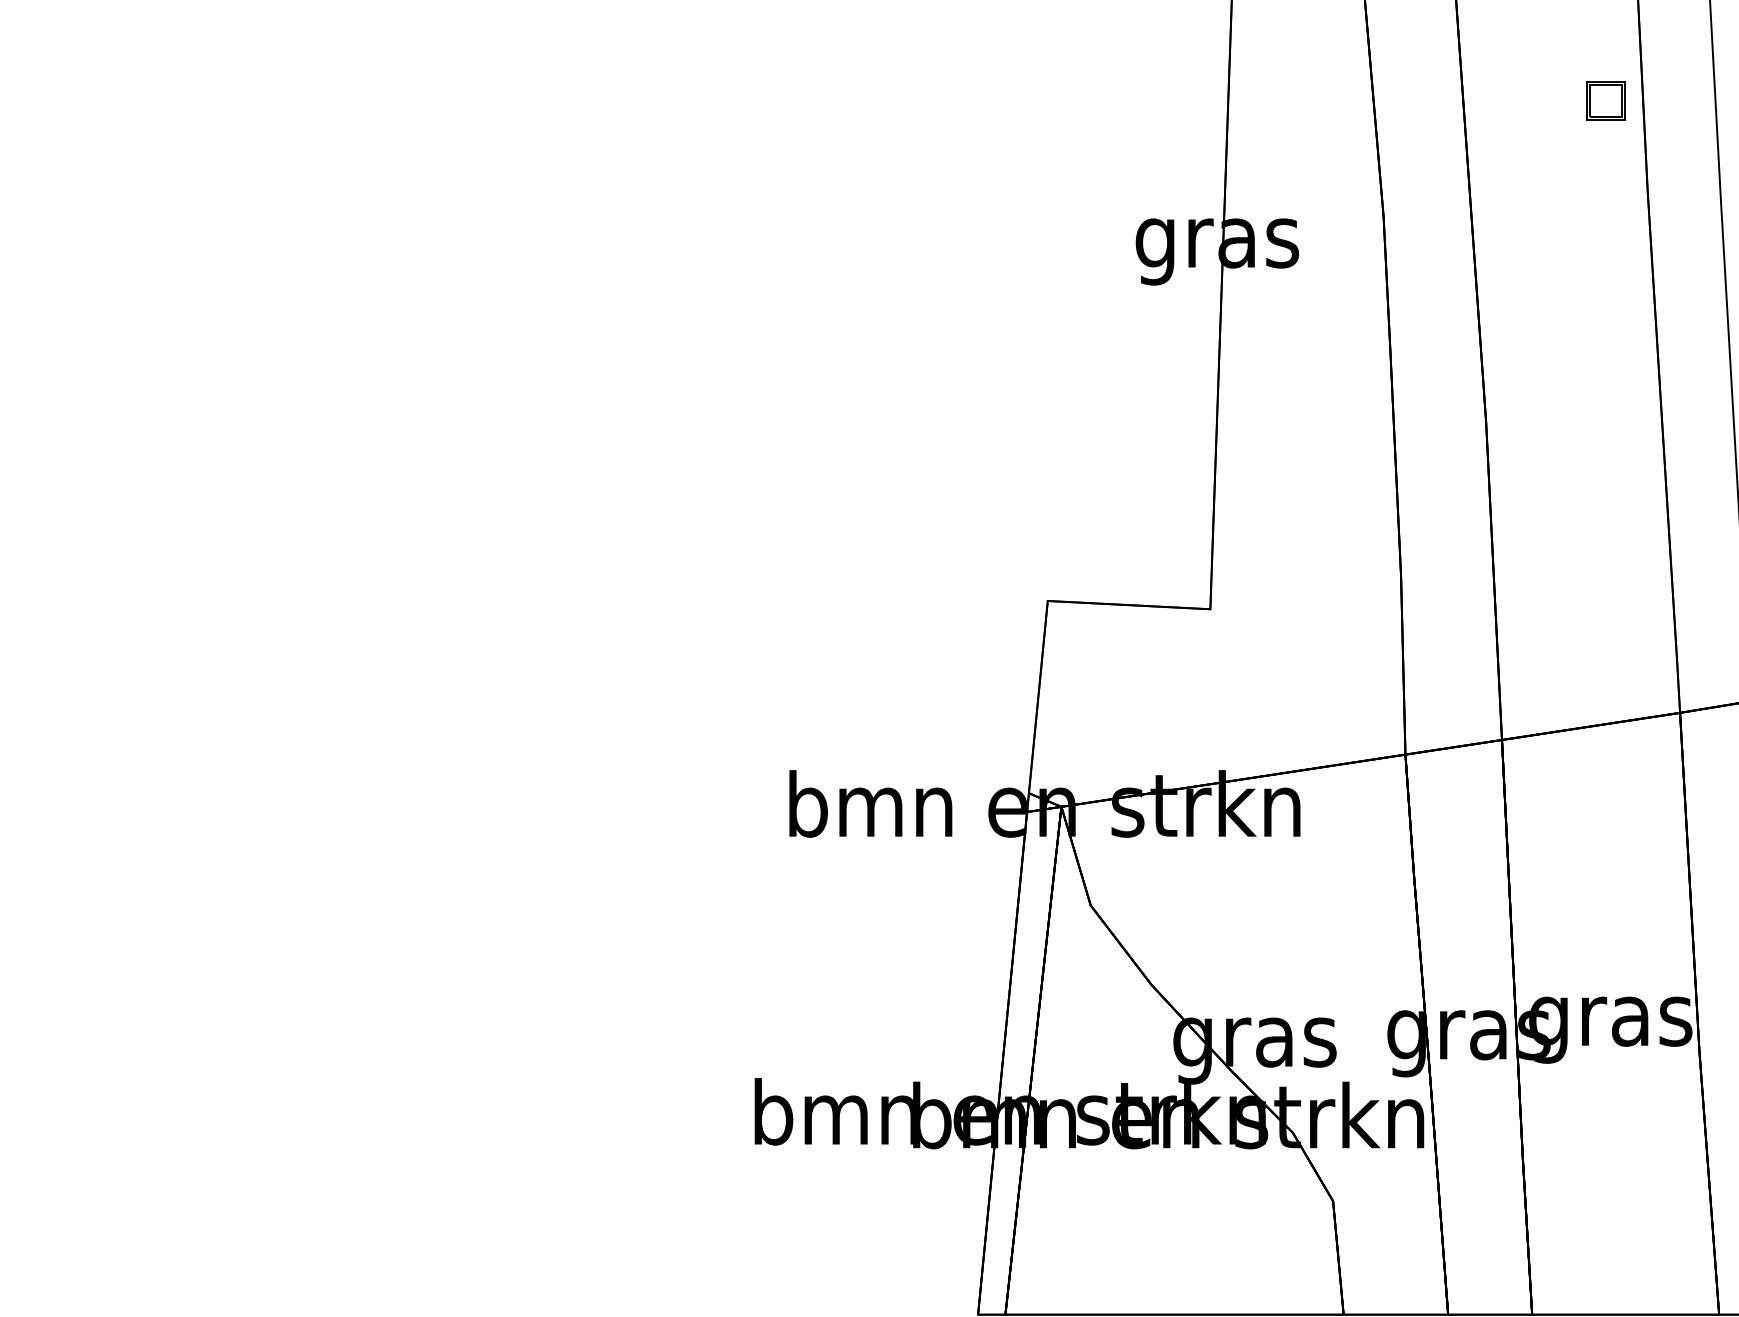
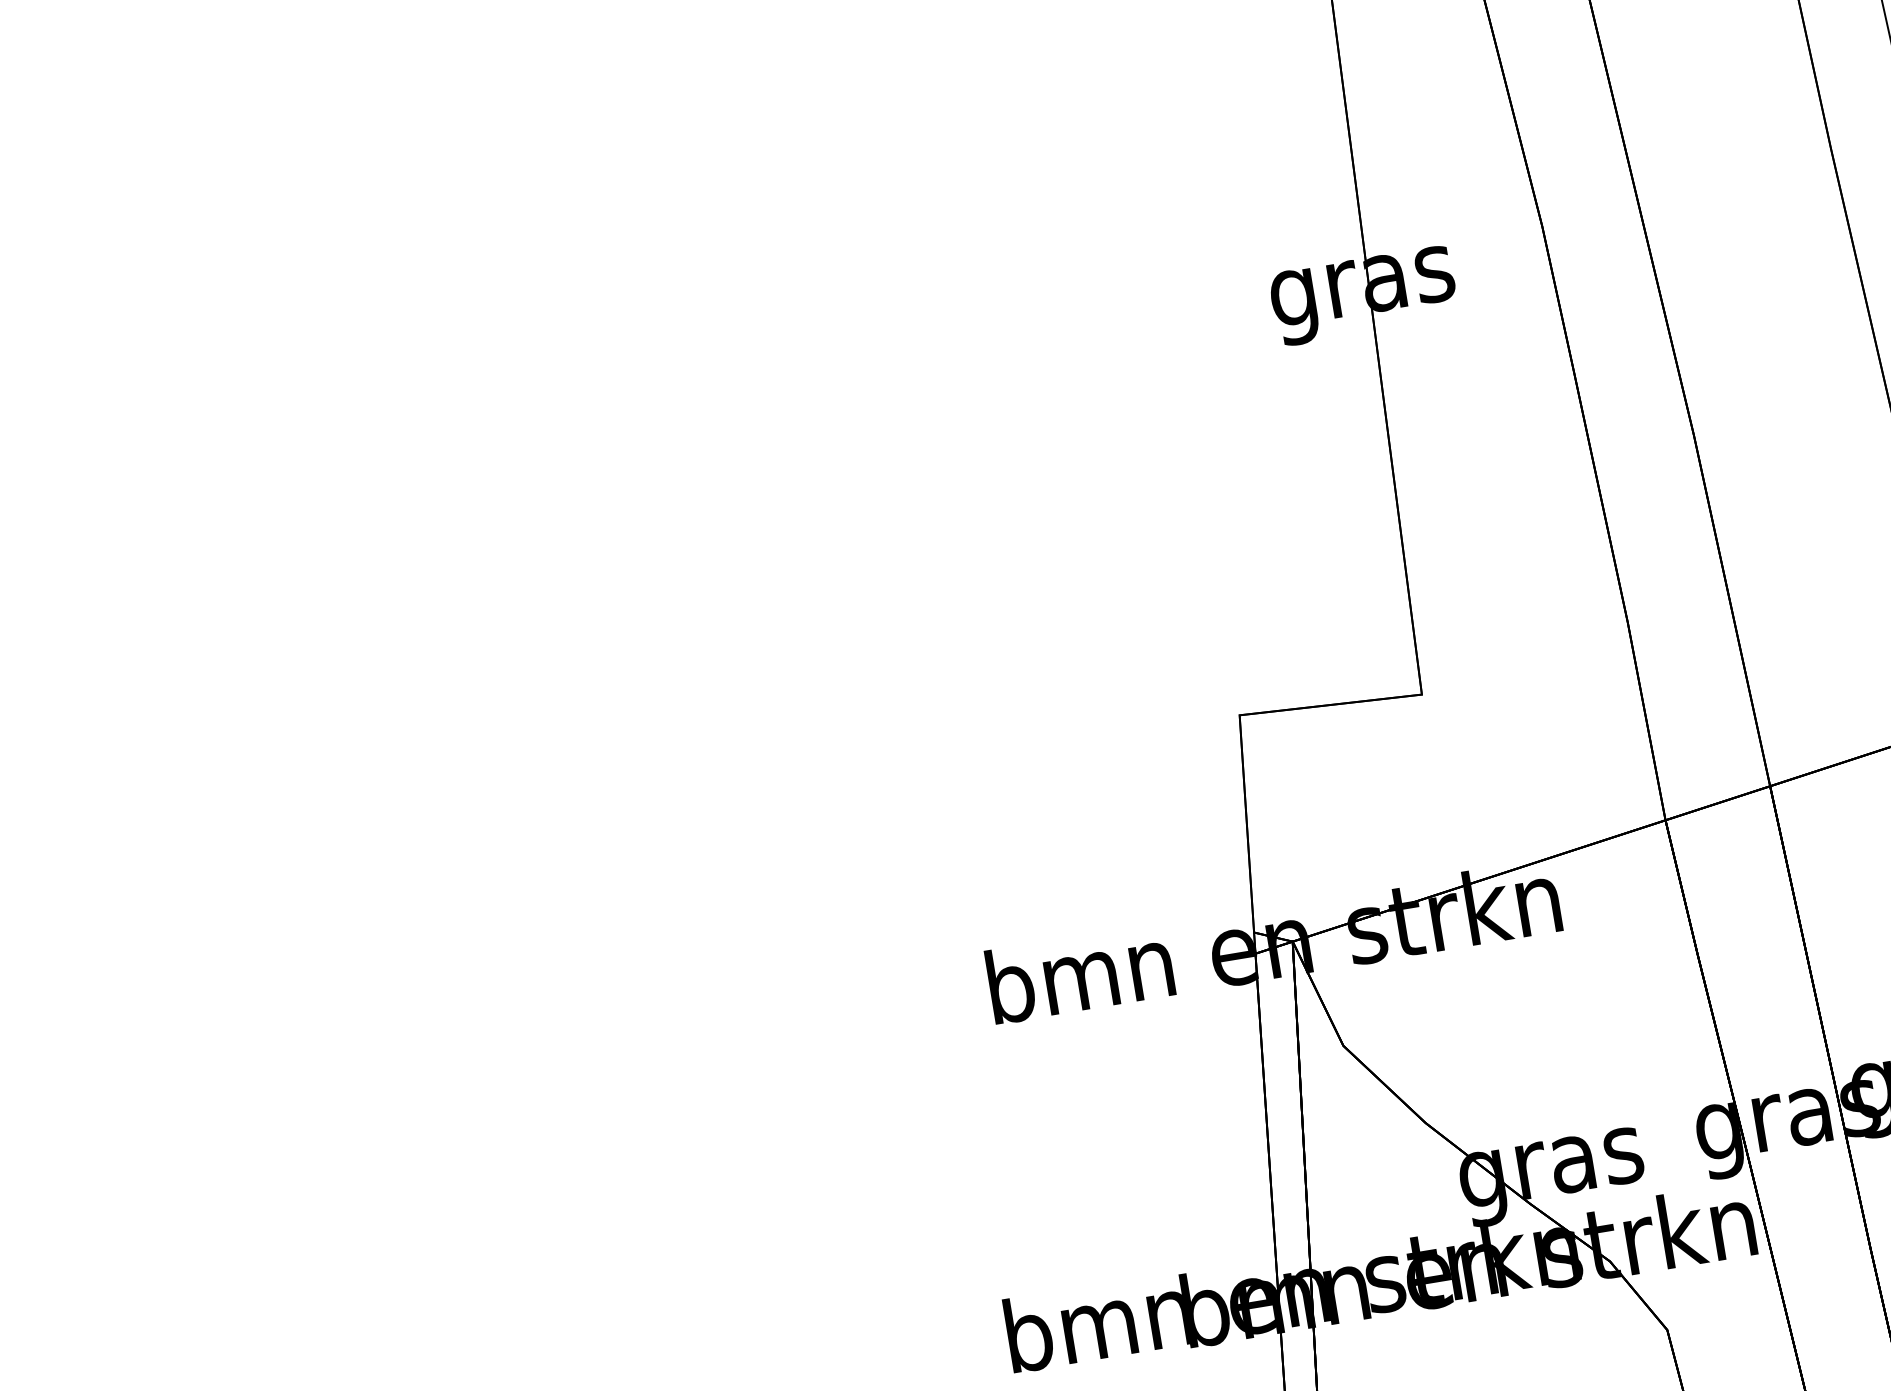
part: (1605, 100) -> (1767, 56), removed

